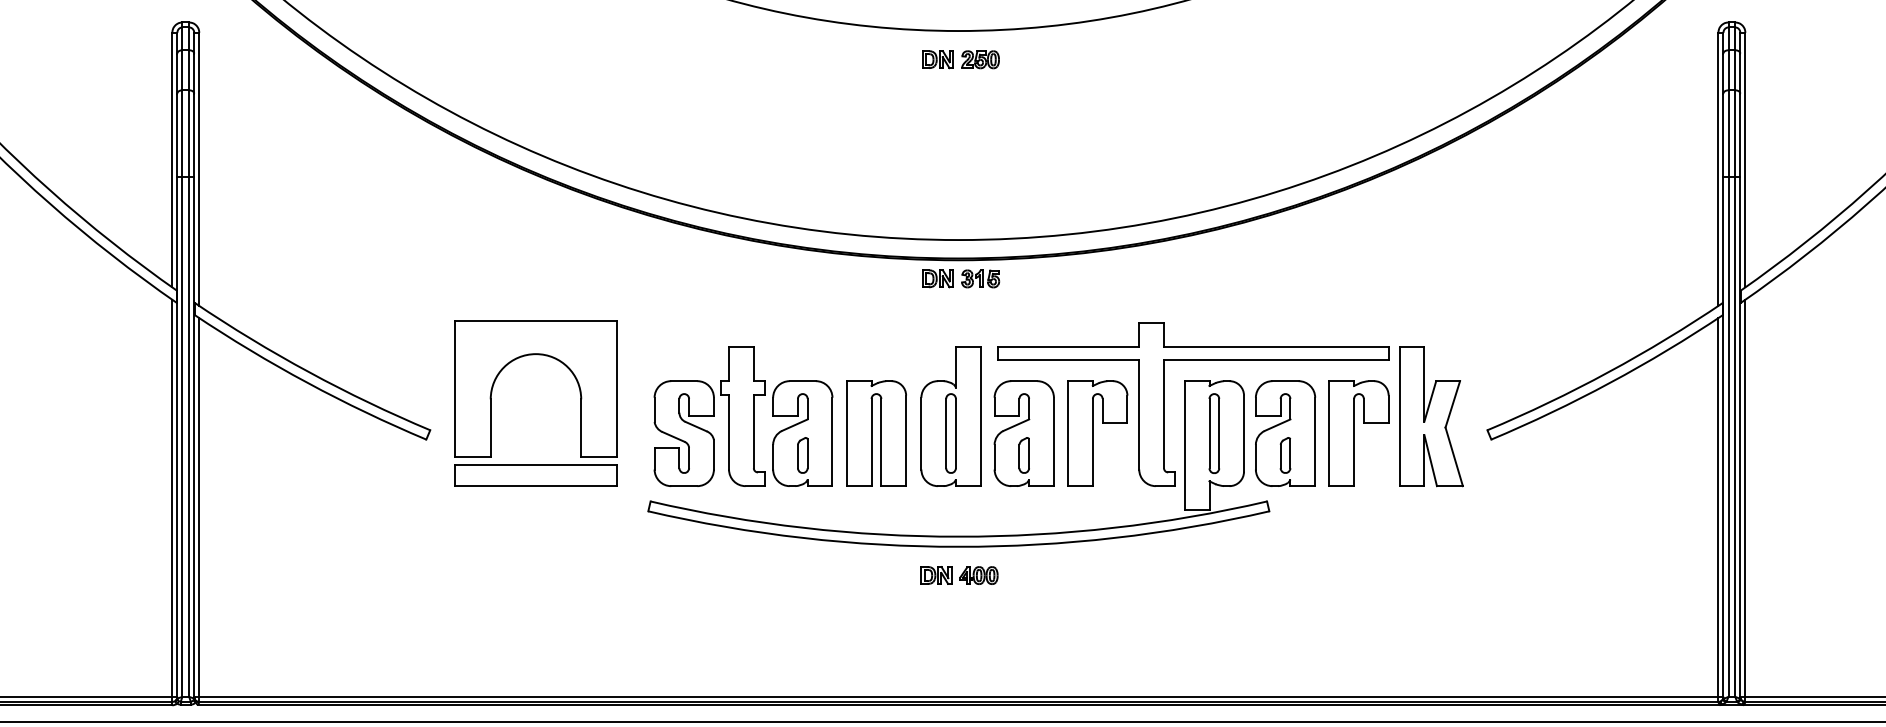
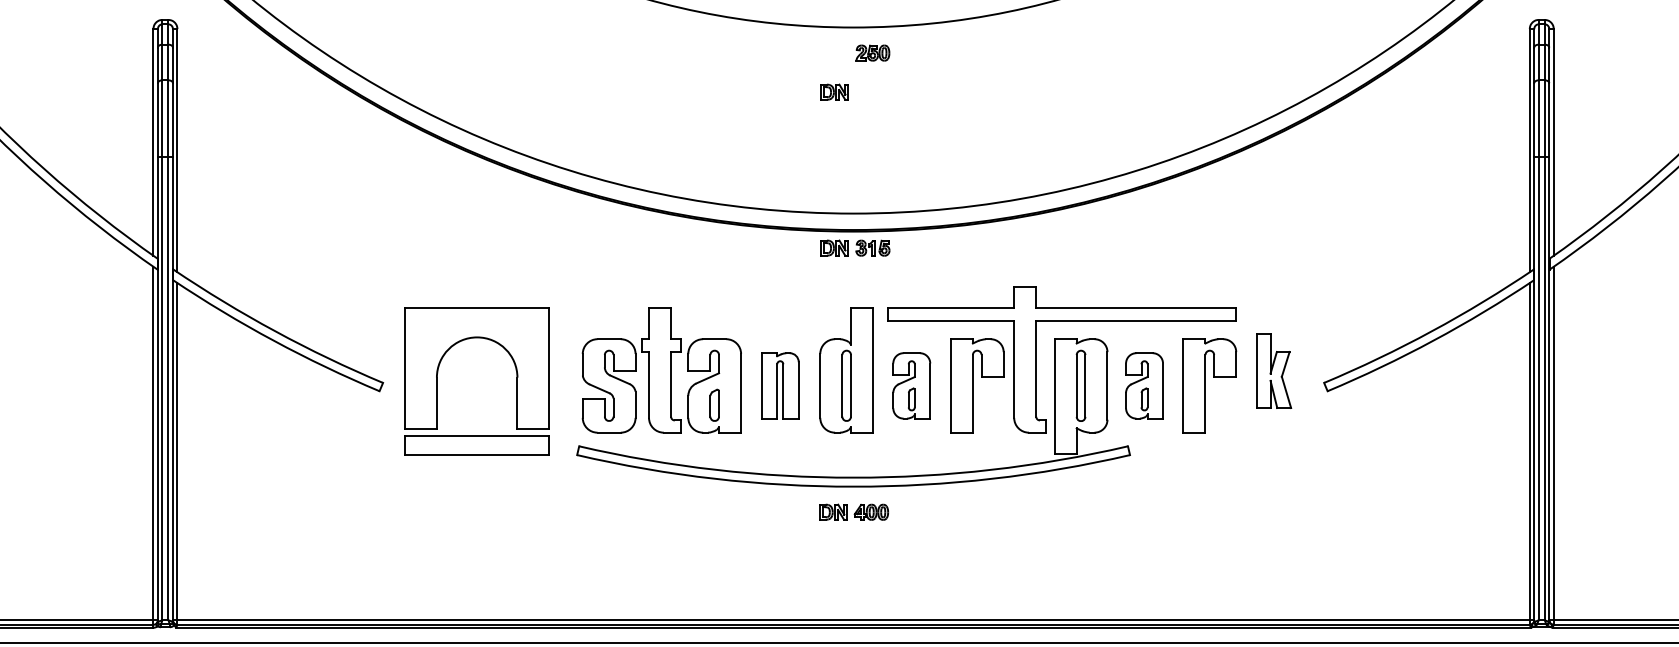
part: (937, 59) -> (834, 92), moved
part: (491, 403) -> (437, 381), moved
part: (1431, 416) -> (1274, 370), size x0.6
part: (876, 433) -> (780, 385), size x0.7
part: (1023, 433) -> (911, 385), size x0.7
part: (1285, 433) -> (1144, 385), size x0.7

